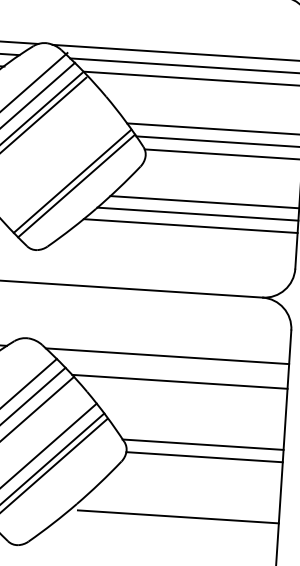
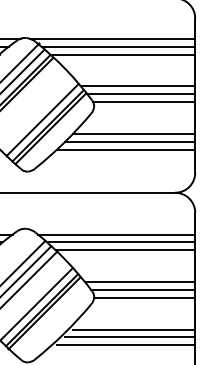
line: (64, 172) -> (42, 120), added
line: (174, 369) -> (121, 242), added
line: (198, 432) -> (139, 282), added
line: (185, 504) -> (134, 329), added
line: (170, 528) -> (125, 345), added

